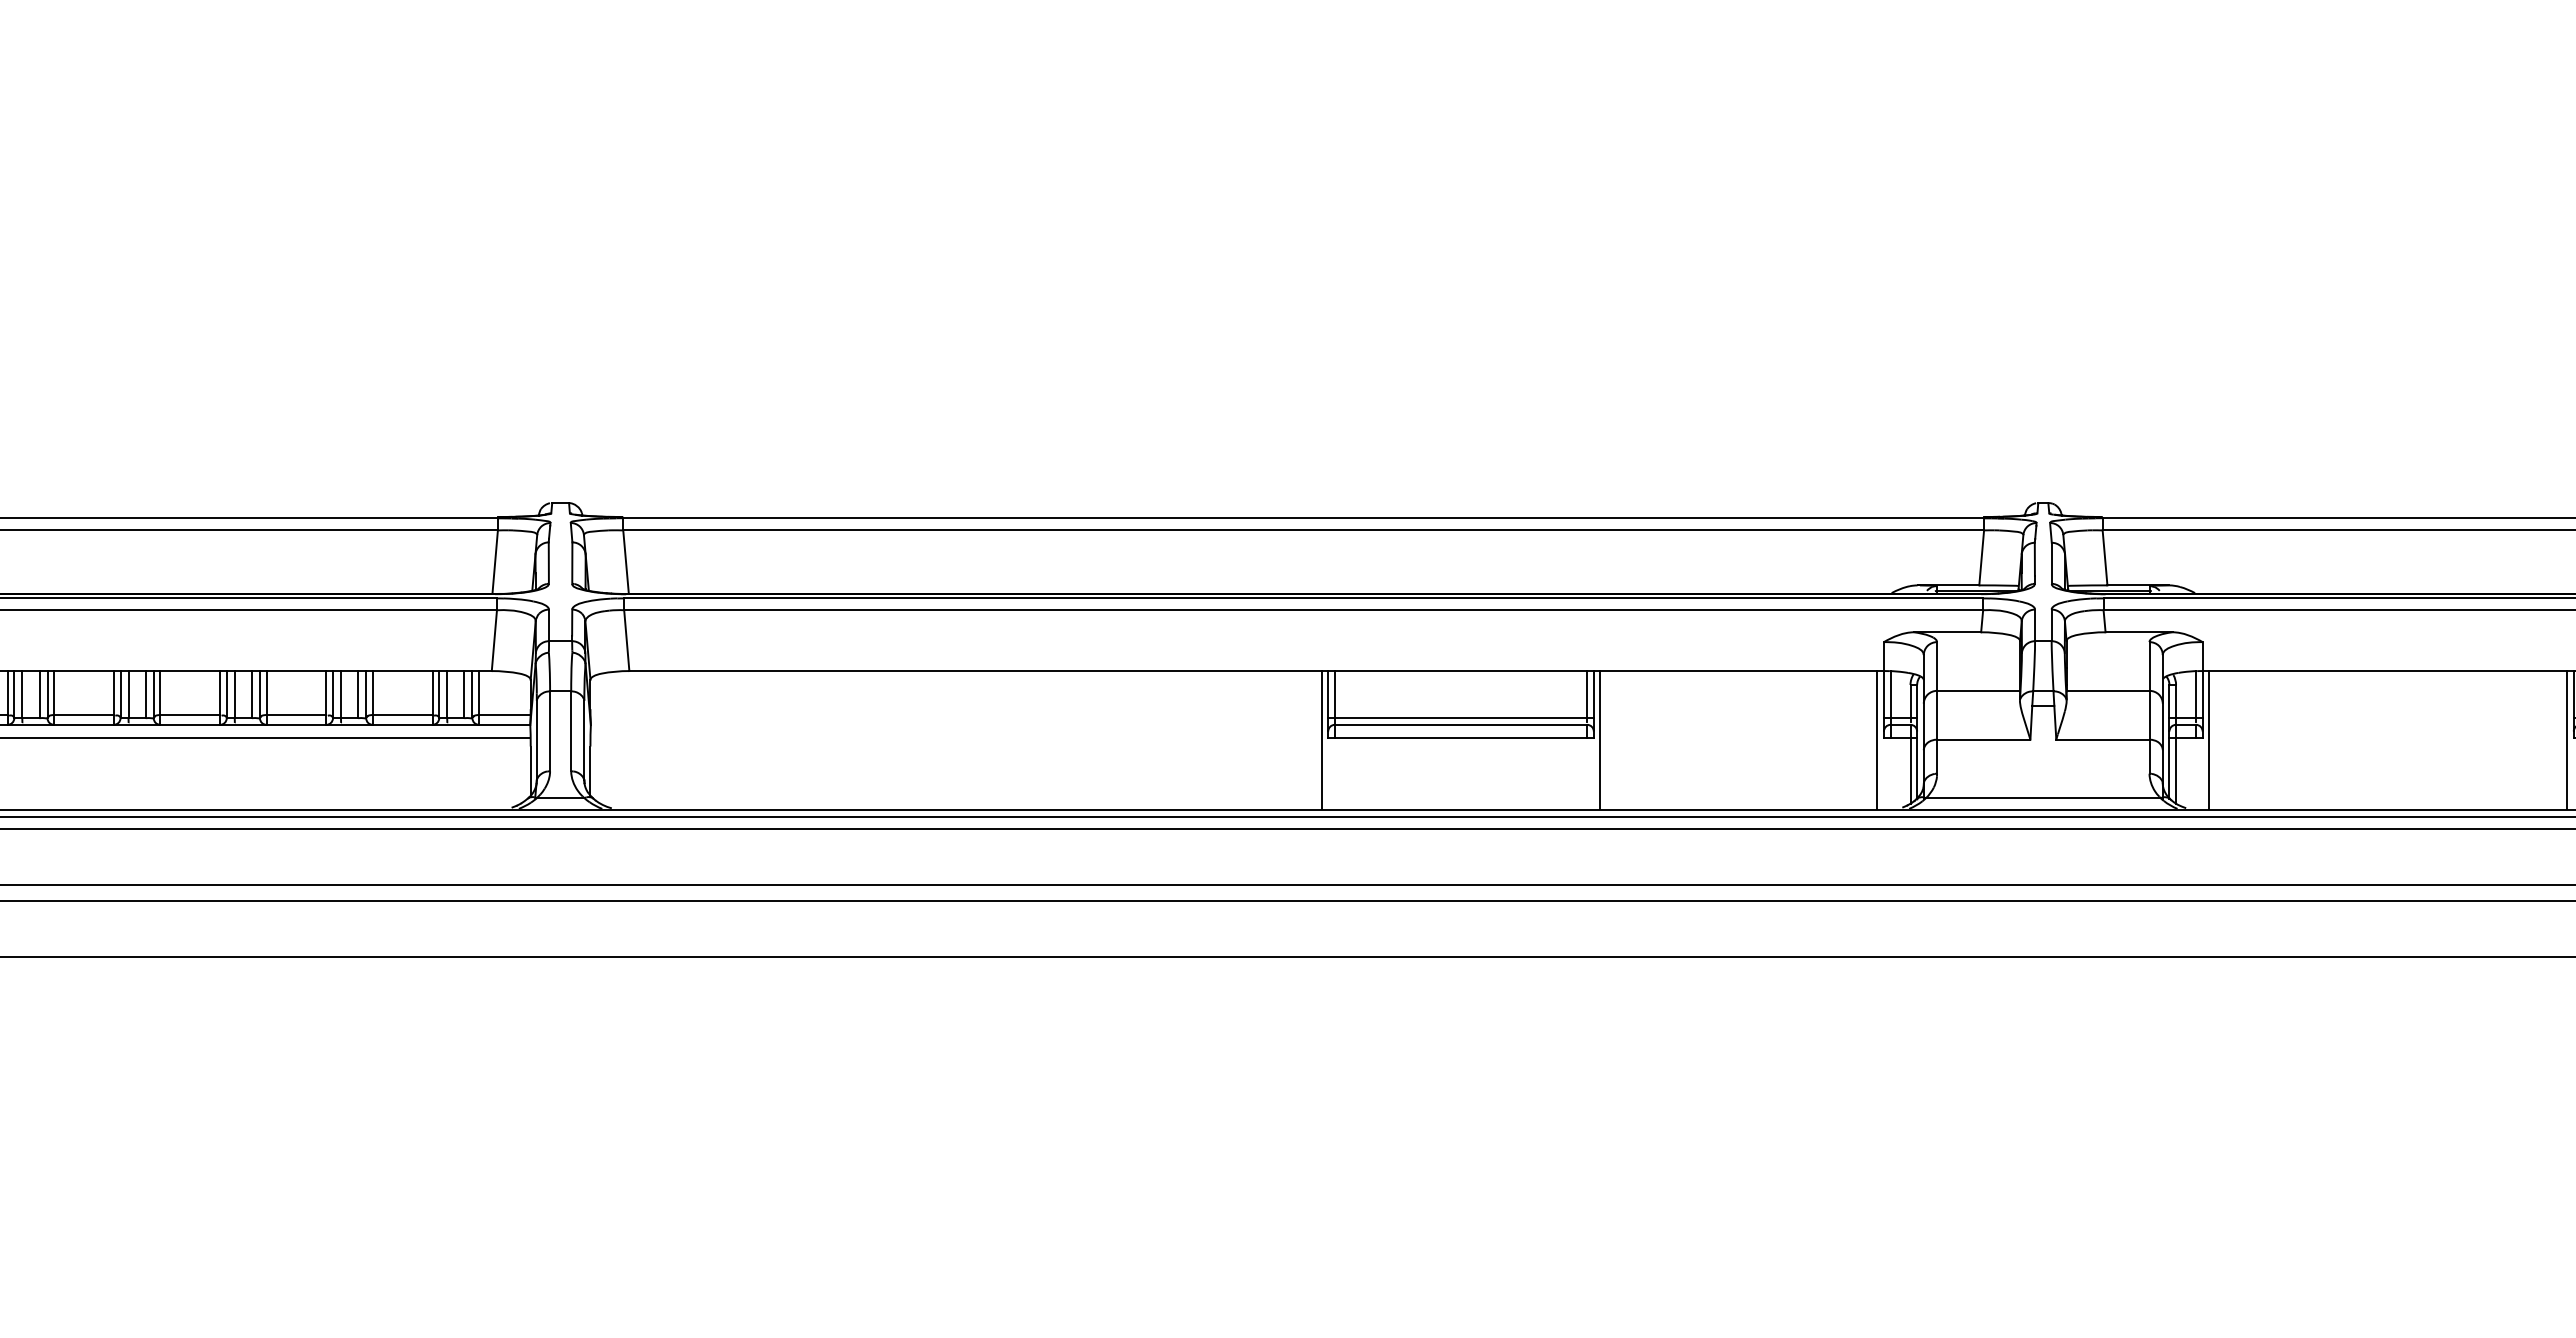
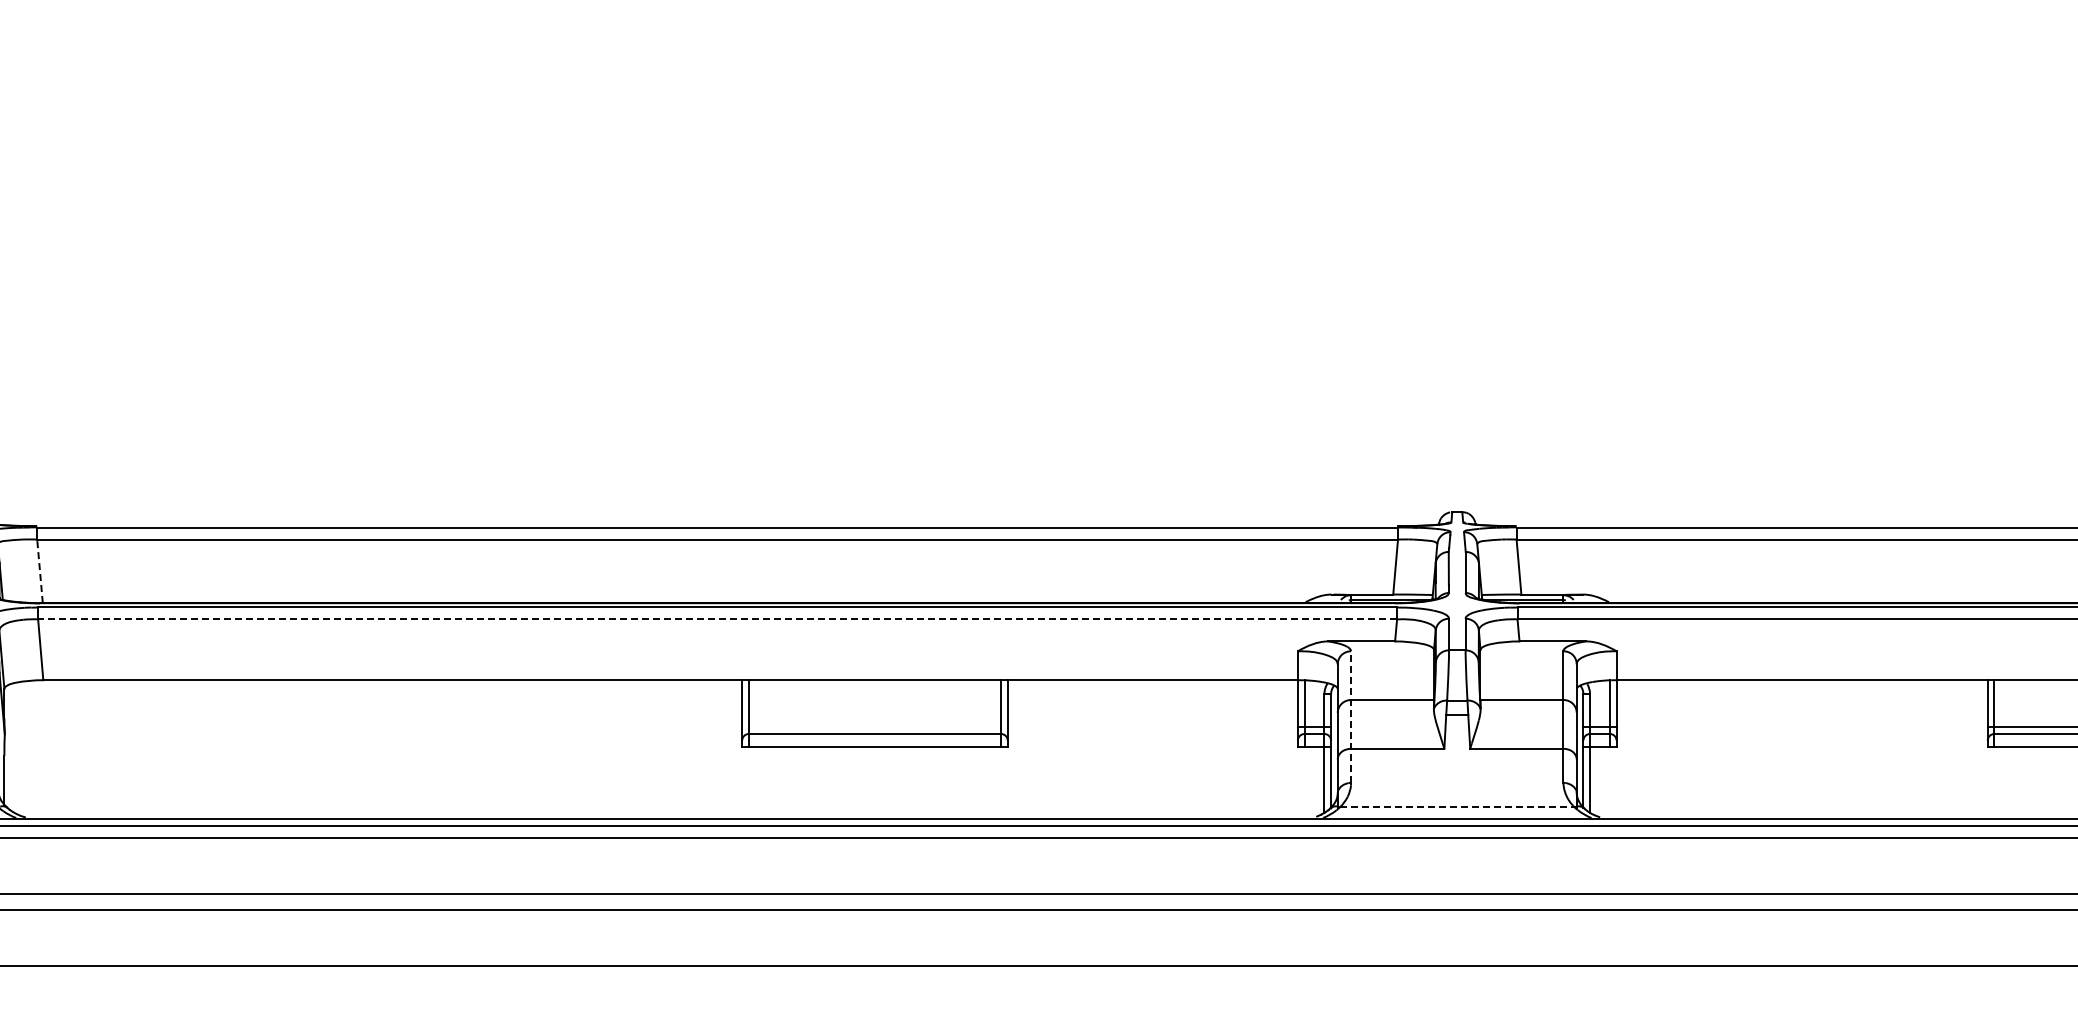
line: (626, 562) -> (40, 571), solid -> dashed
line: (1303, 610) -> (717, 619), solid -> dashed
line: (1937, 707) -> (1351, 716), solid -> dashed
line: (1460, 718) -> (874, 727), removed
line: (1321, 739) -> (735, 748), removed
line: (1600, 739) -> (1014, 748), removed
line: (1877, 739) -> (1291, 748), removed
line: (2209, 739) -> (1623, 748), removed
line: (2567, 739) -> (1981, 748), removed
line: (2043, 798) -> (1457, 807), solid -> dashed

